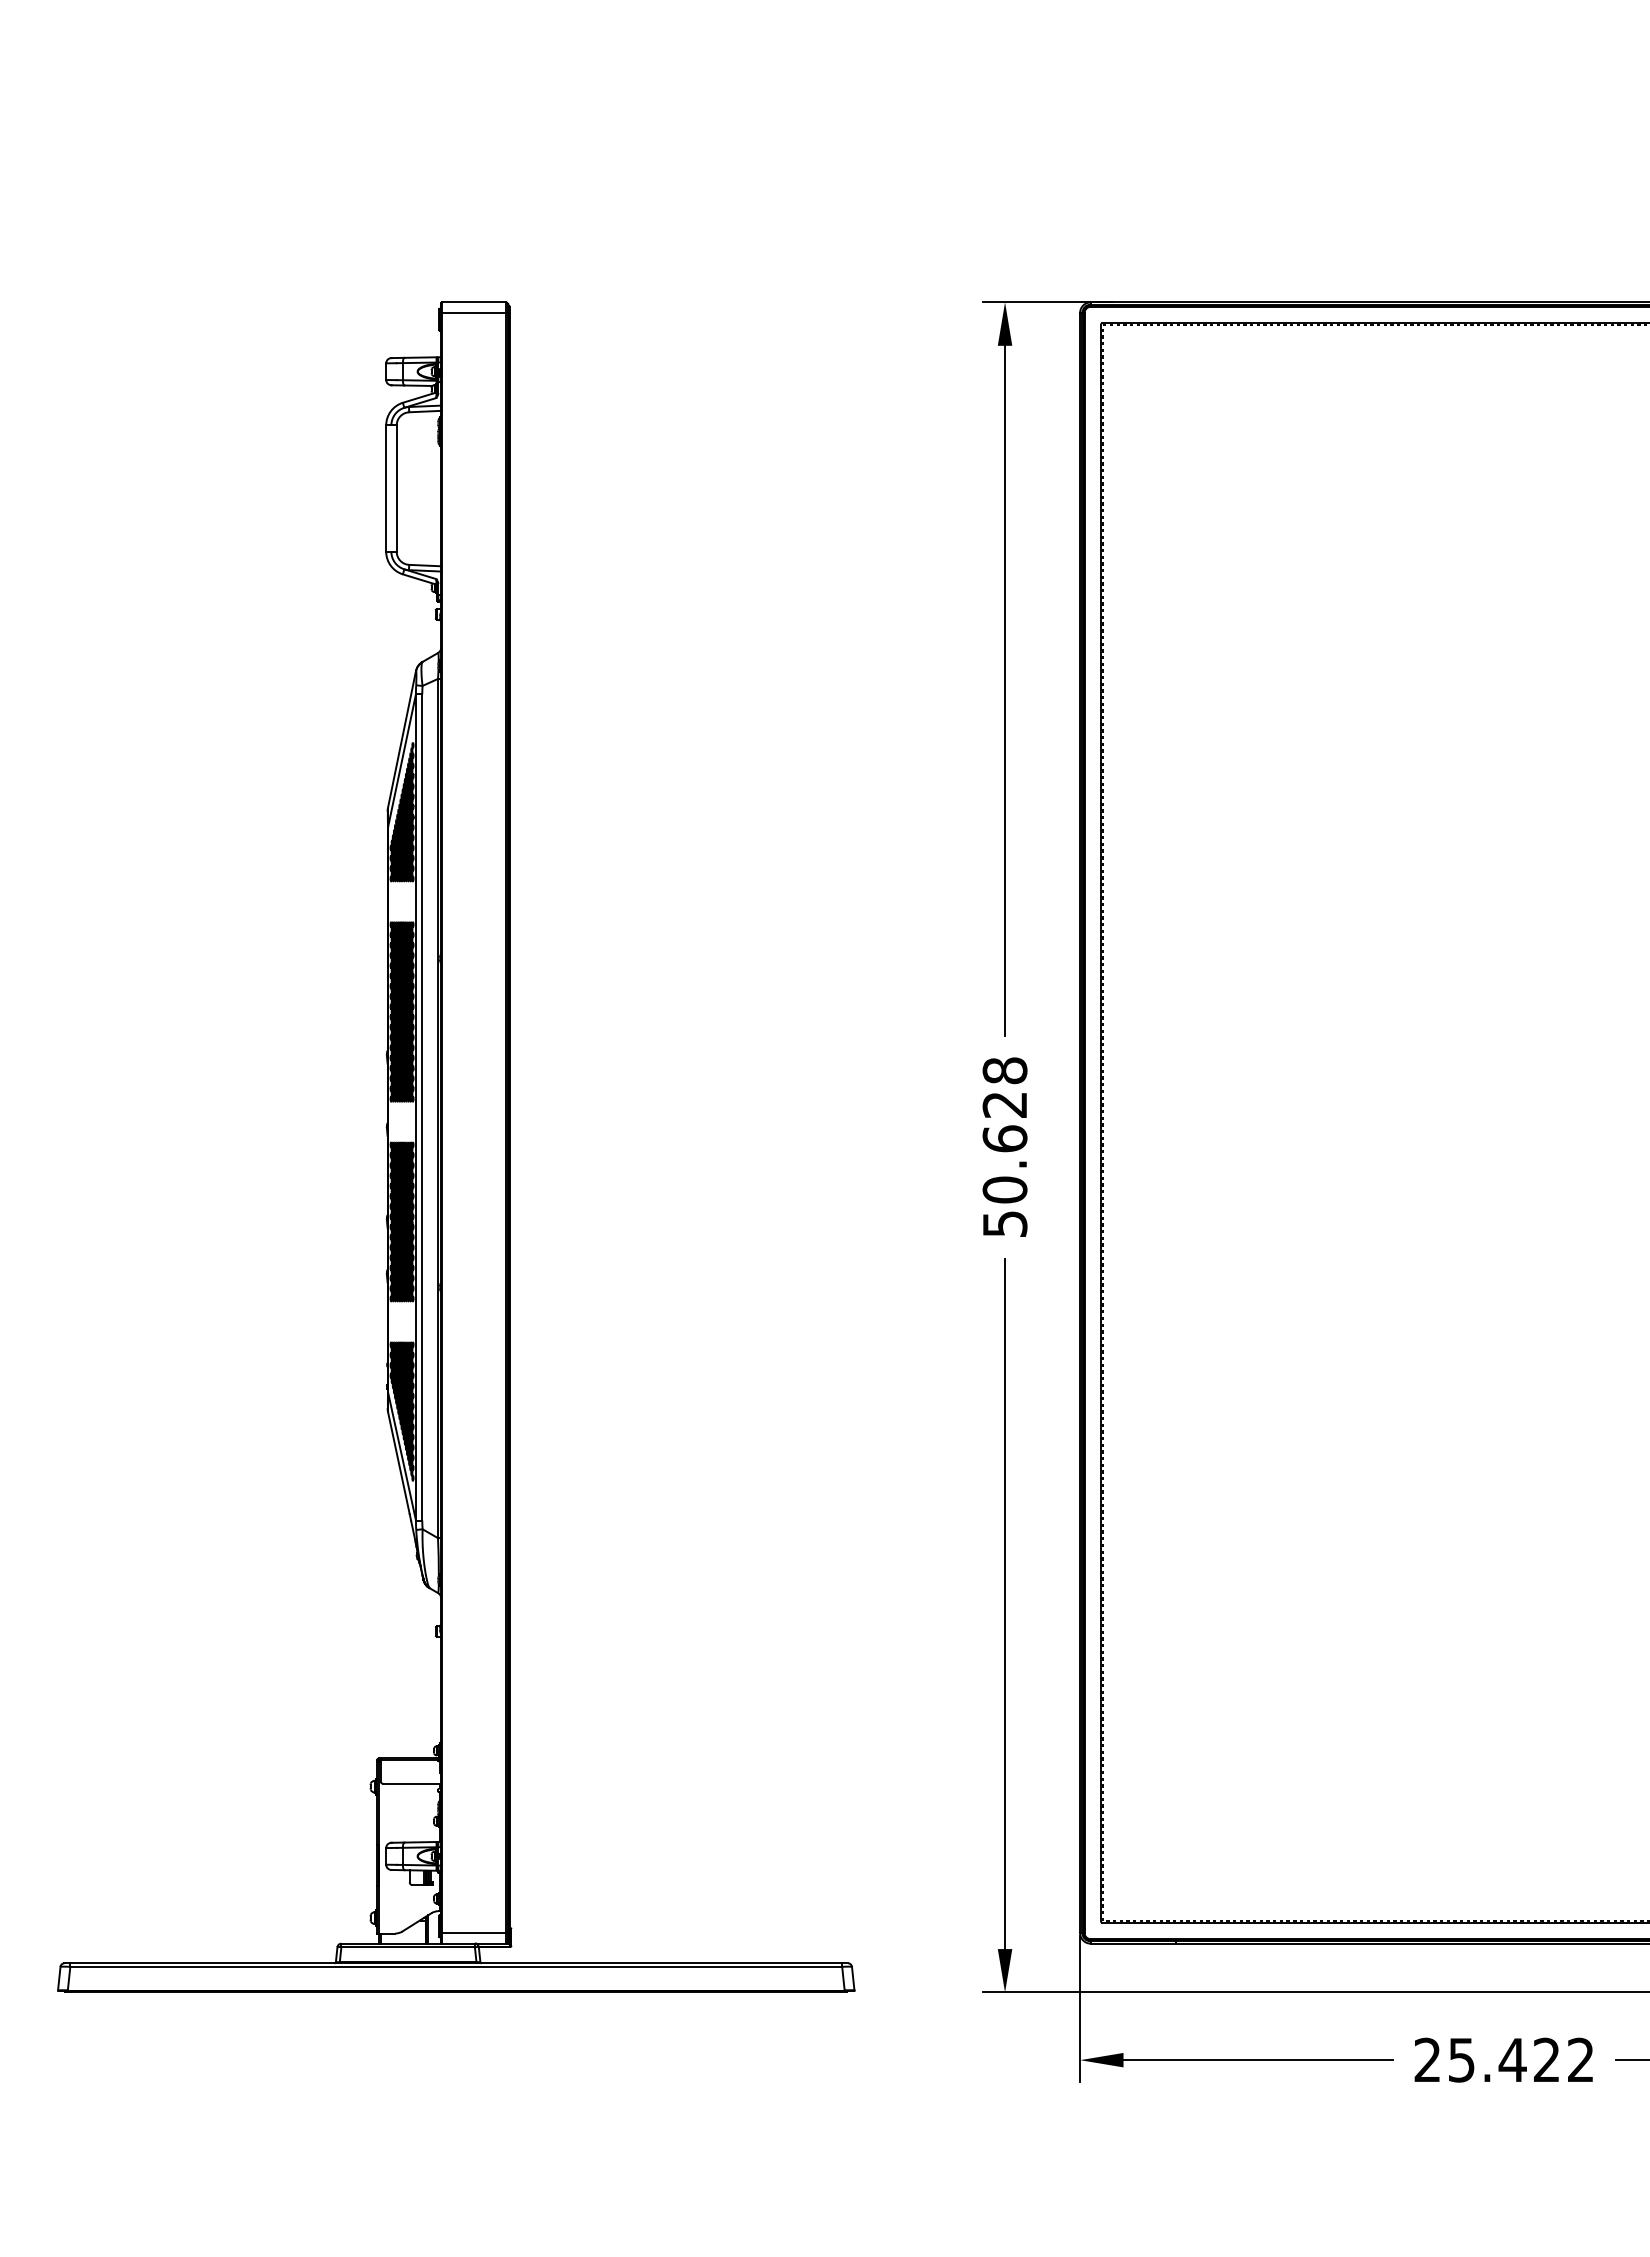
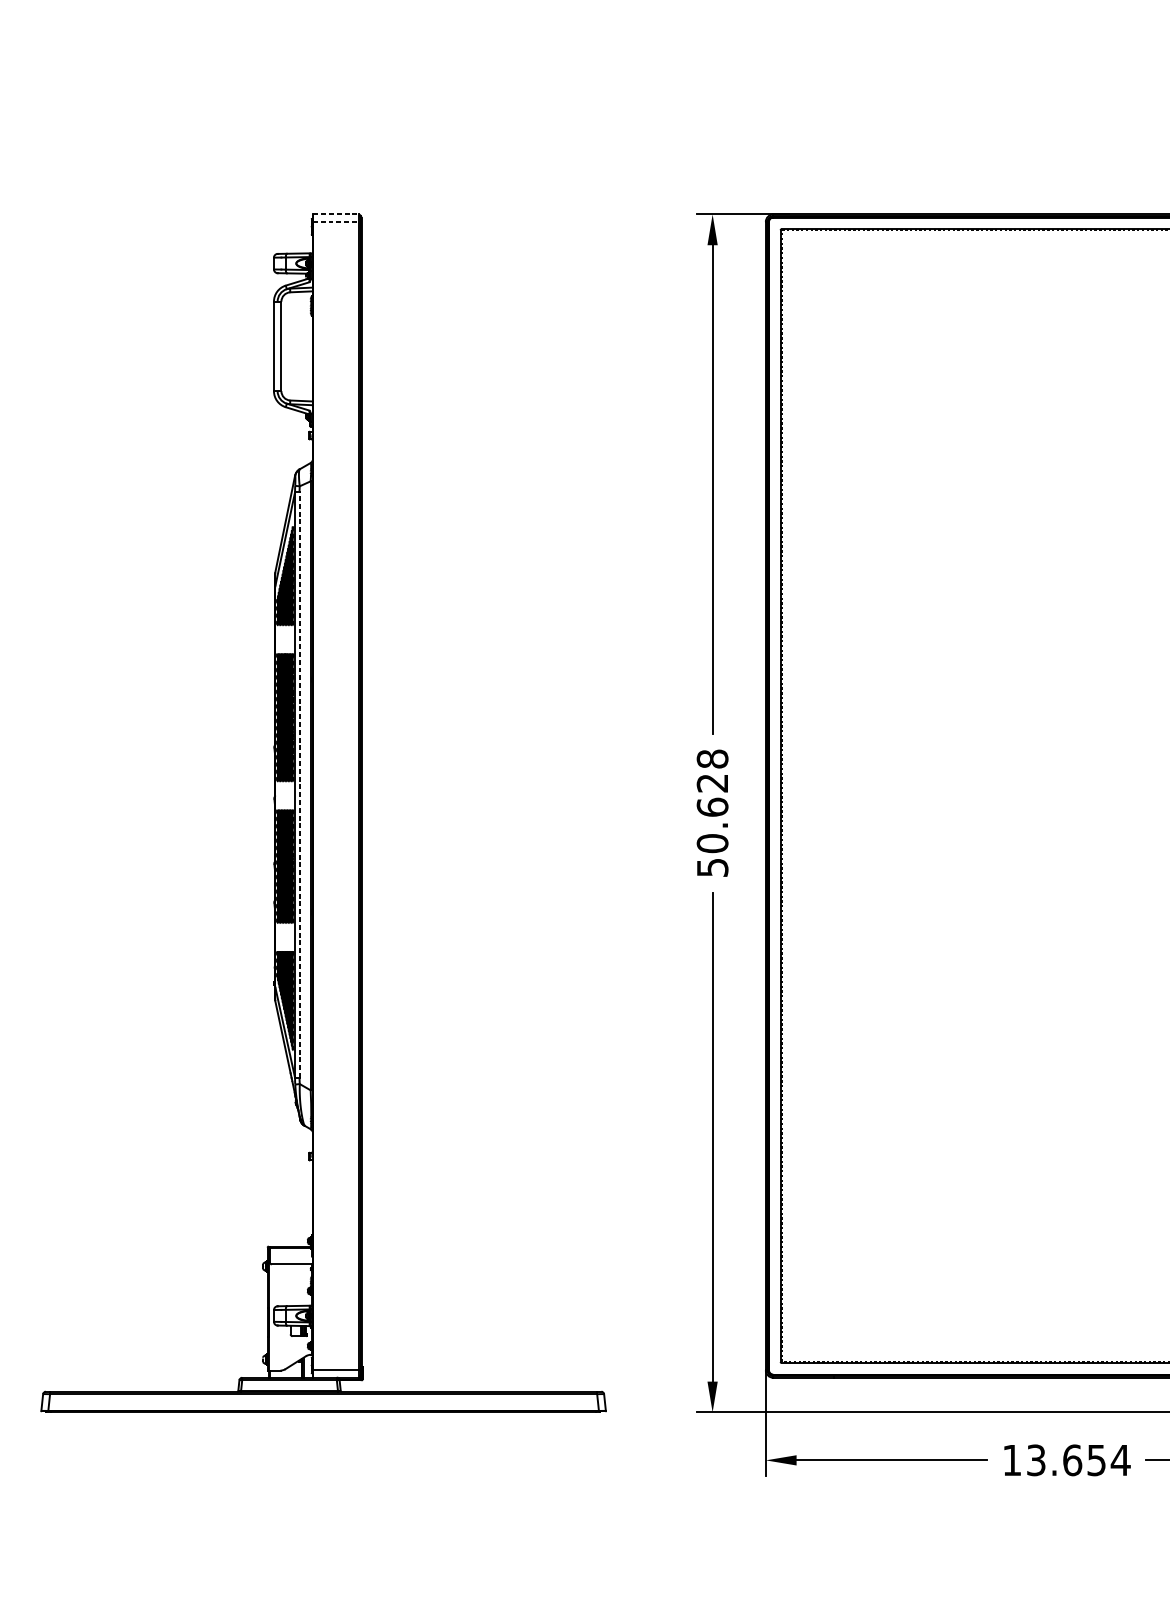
line: (473, 302) -> (335, 214), solid -> dashed
line: (476, 312) -> (337, 221), solid -> dashed
line: (422, 1106) -> (299, 784), solid -> dashed
text: (1504, 2059) -> (1066, 1459), 25.422 -> 13.654

